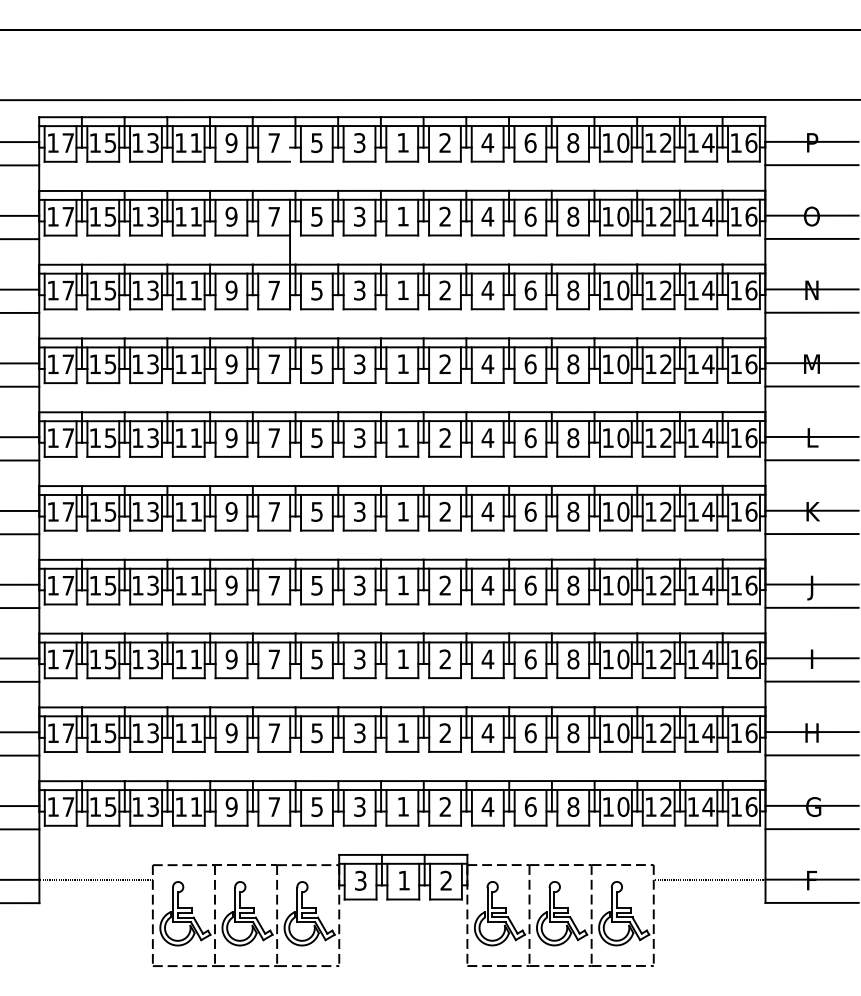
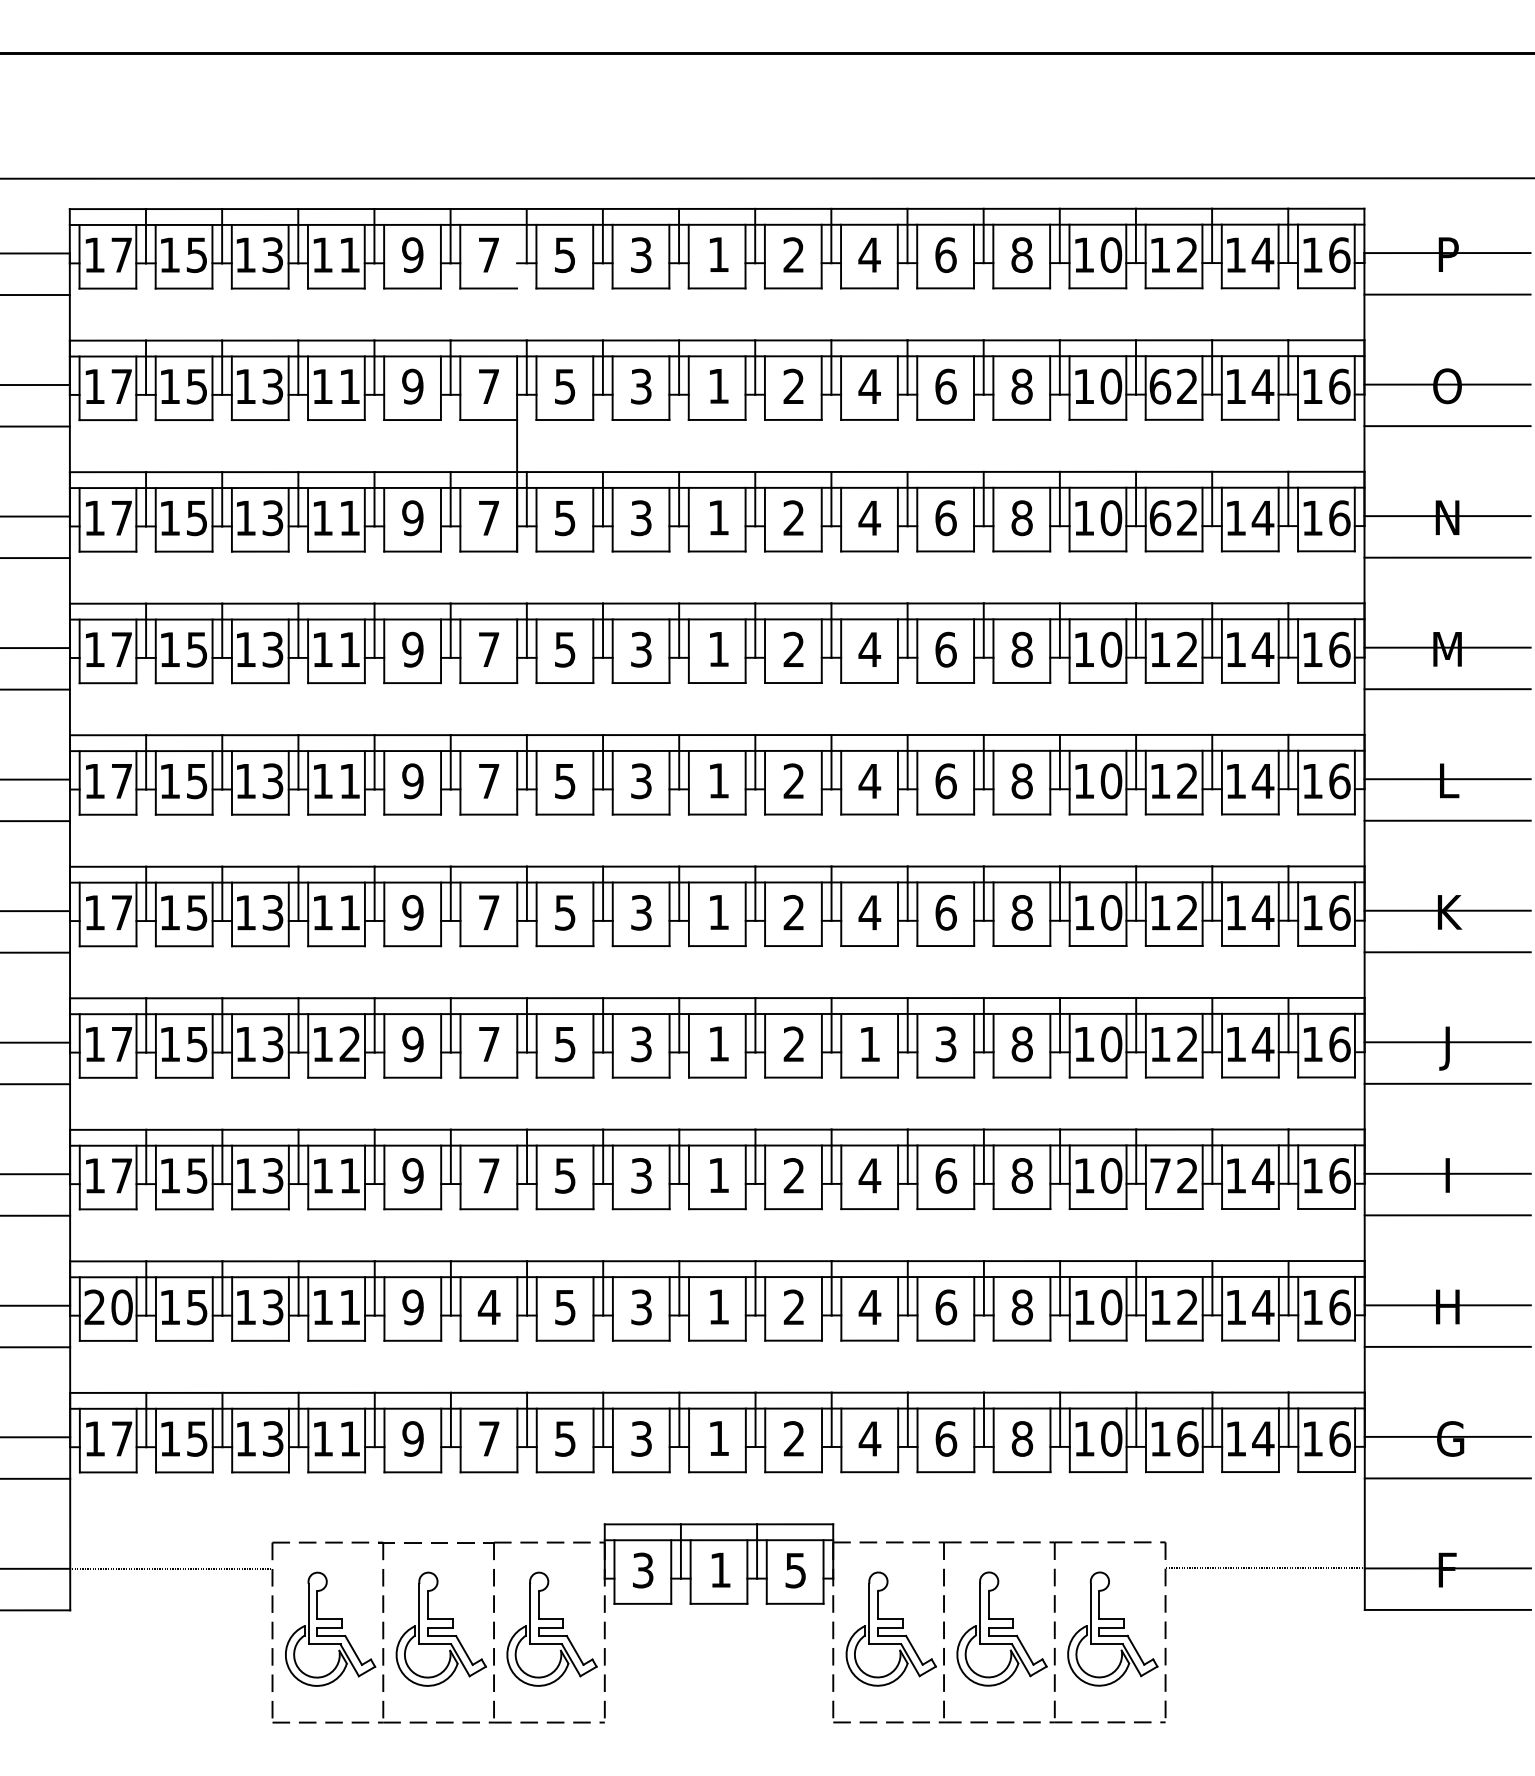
text: (650, 216) -> (1159, 386), 12 -> 62
text: (650, 290) -> (1159, 518), 12 -> 62
text: (195, 585) -> (348, 1044), 11 -> 12
text: (487, 585) -> (869, 1044), 4 -> 1
text: (530, 585) -> (945, 1044), 6 -> 3
text: (650, 659) -> (1159, 1175), 12 -> 72
text: (274, 732) -> (489, 1306), 7 -> 4
text: (60, 733) -> (107, 1307), 17 -> 20
text: (666, 806) -> (1188, 1438), 12 -> 16
text: (445, 880) -> (794, 1569), 2 -> 5

